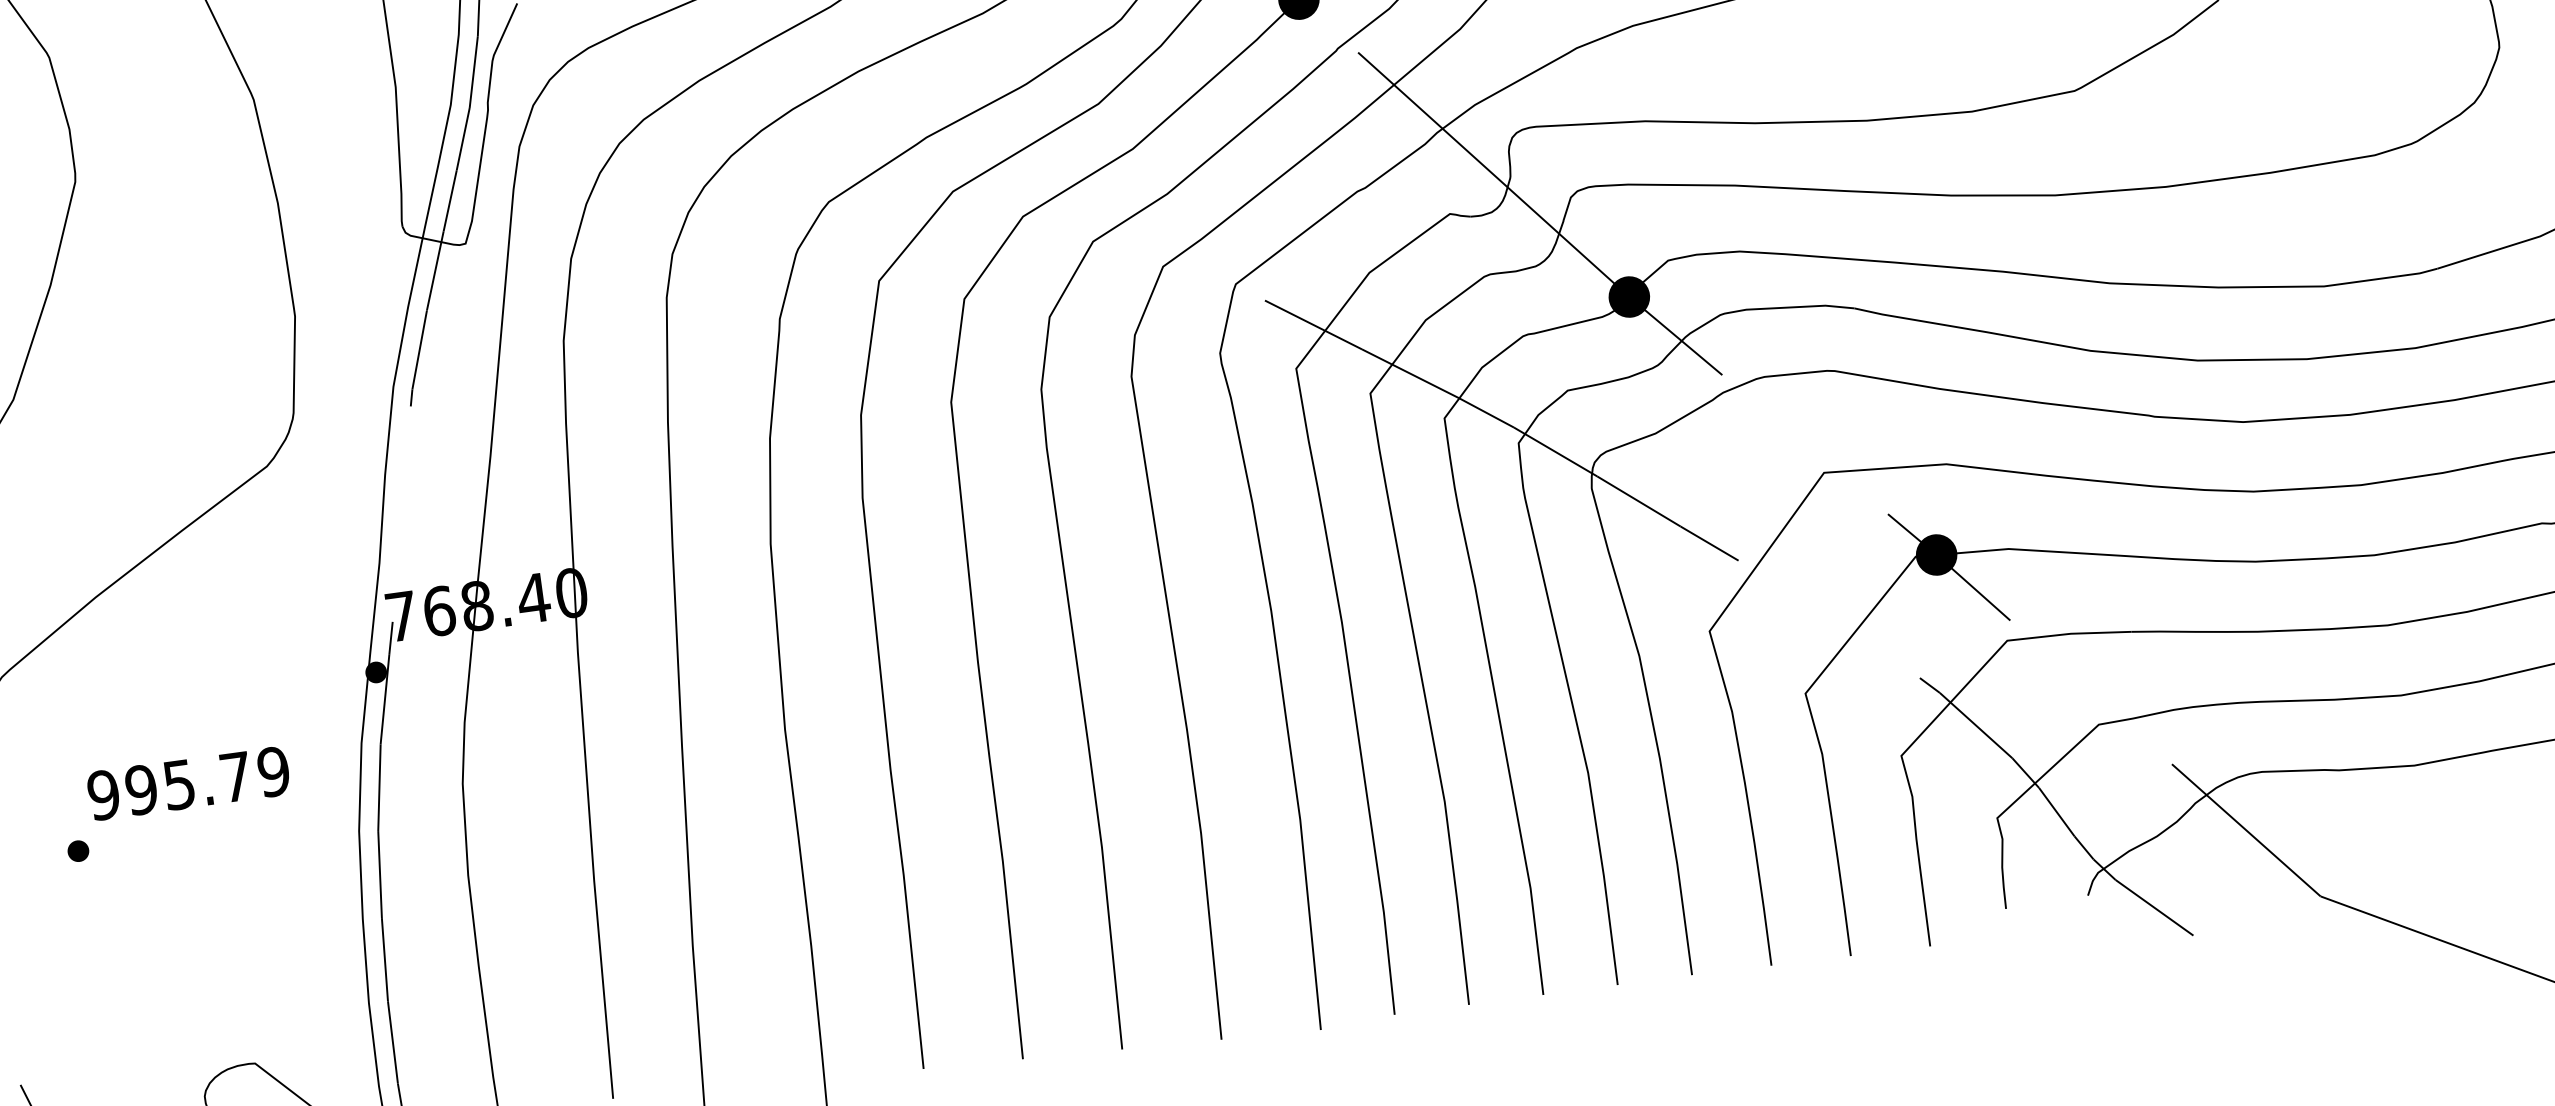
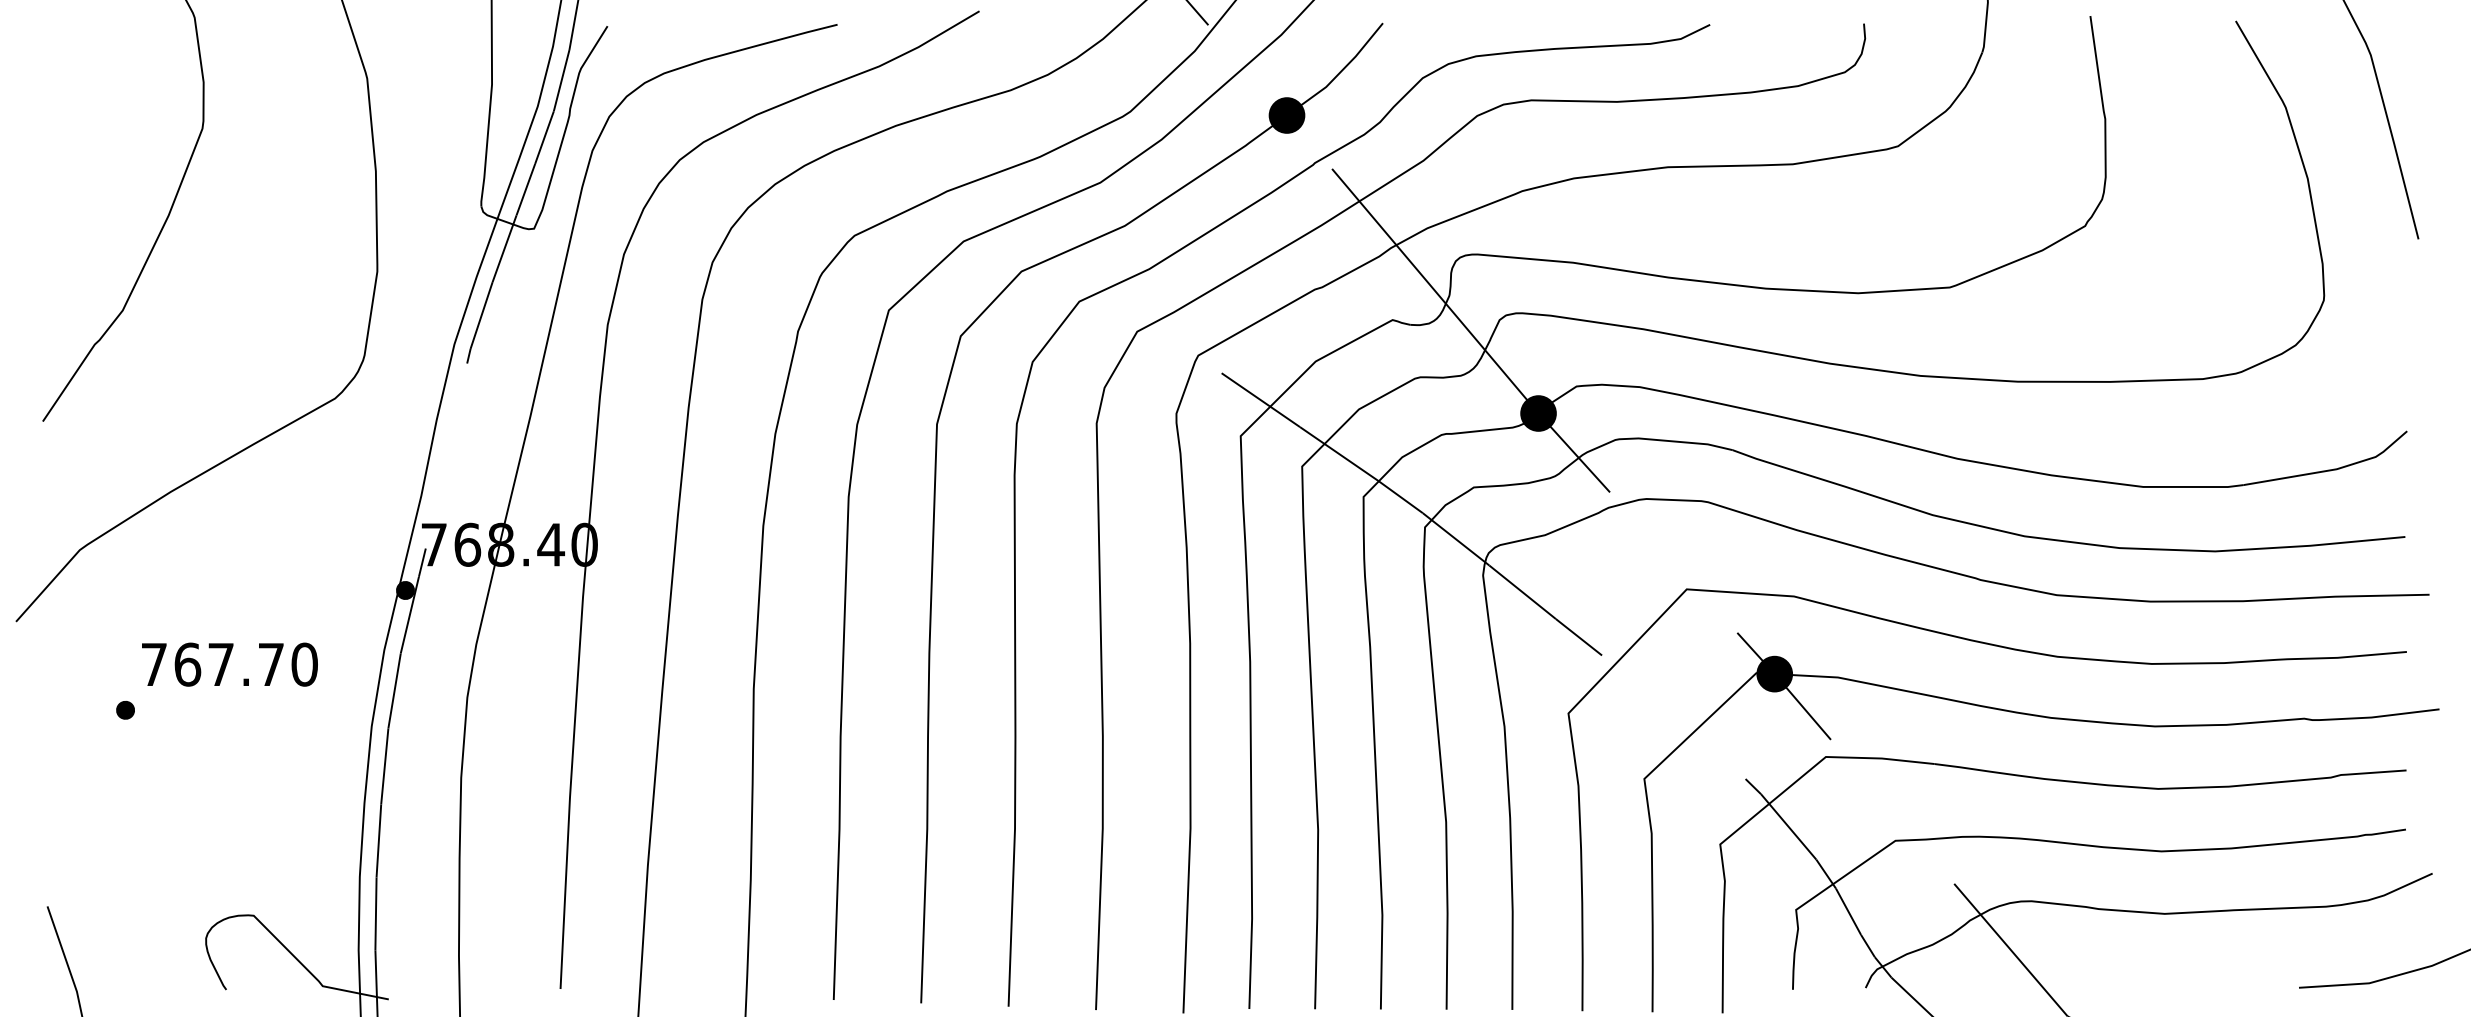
text: (188, 783) -> (229, 664), 995.79 -> 767.70

